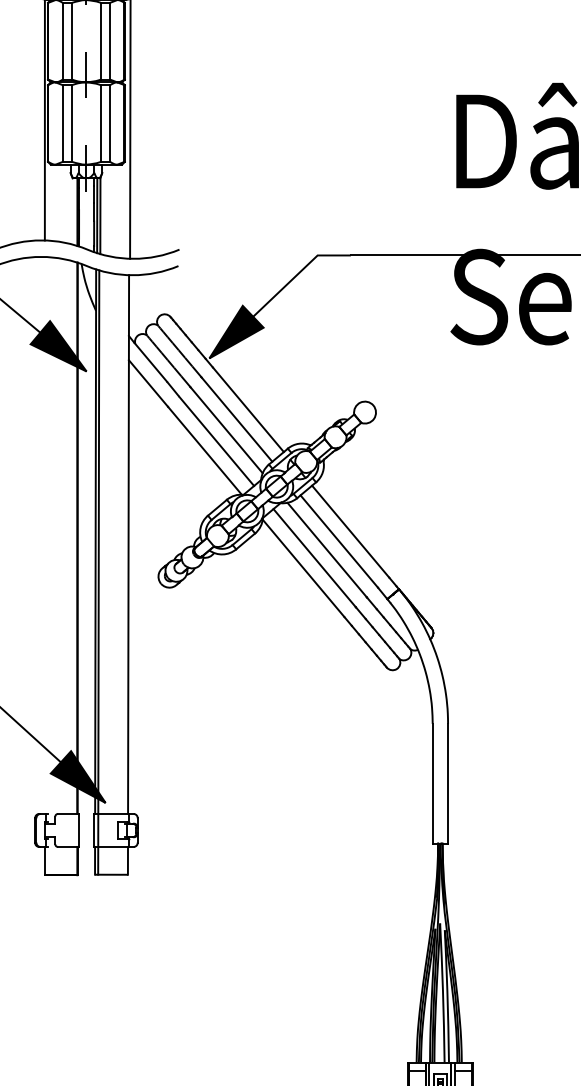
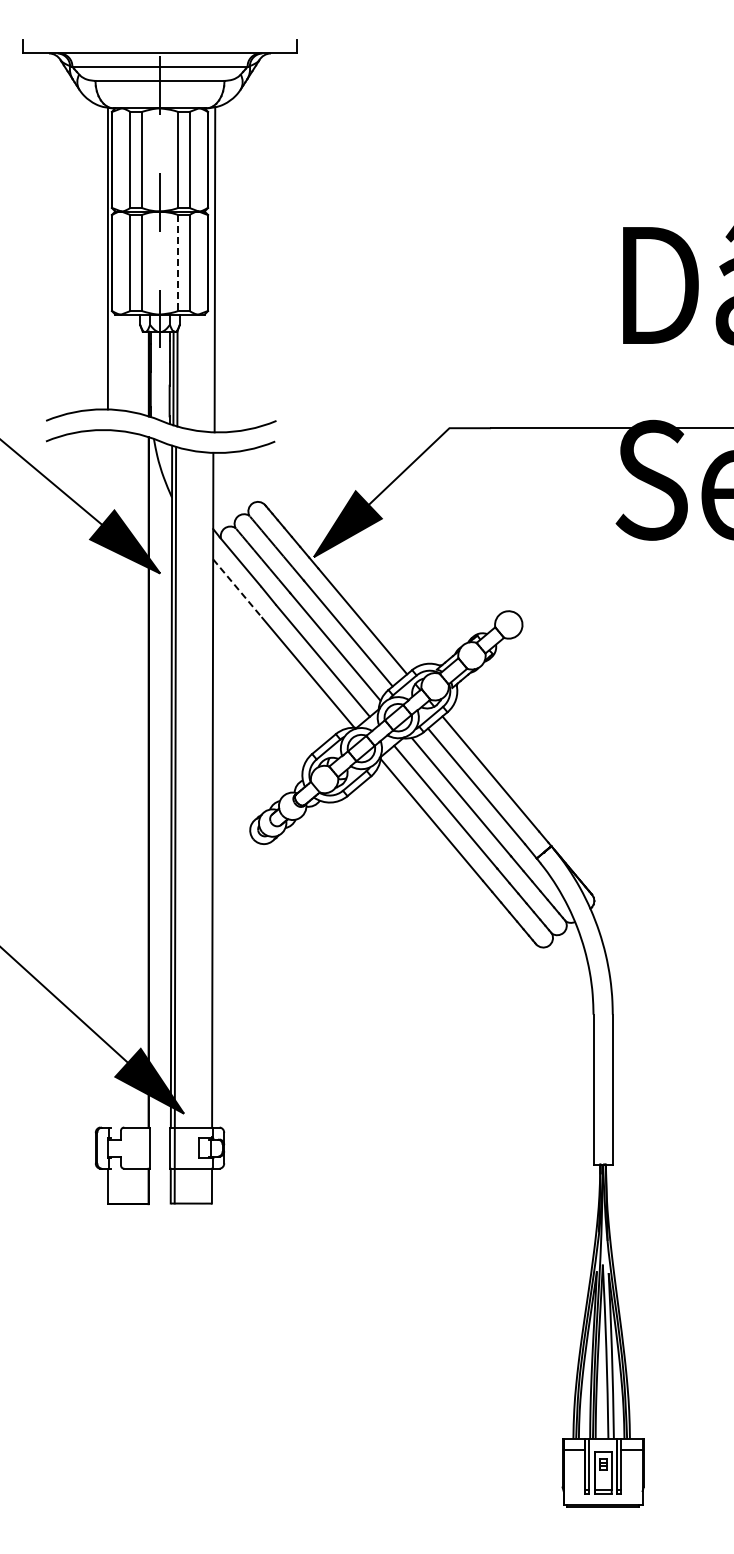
line: (100, 123) -> (177, 263), solid -> dashed
line: (149, 383) -> (238, 588), solid -> dashed

